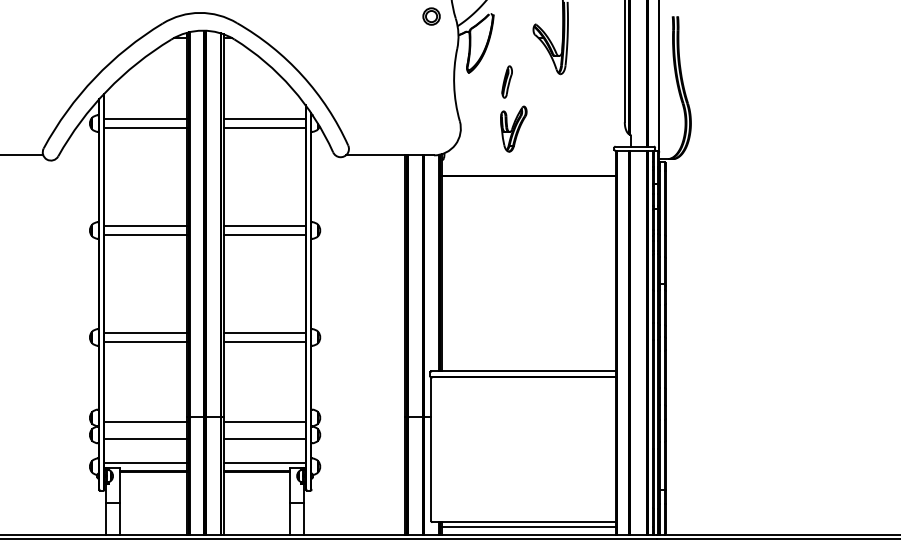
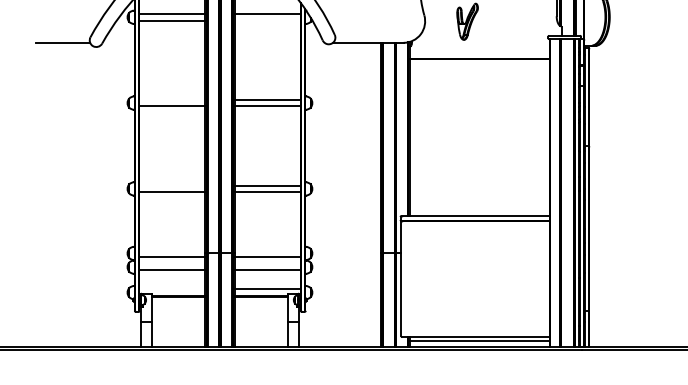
line: (264, 127) -> (267, 20), removed
line: (145, 226) -> (172, 99), removed
line: (145, 333) -> (172, 185), removed
line: (145, 462) -> (172, 289), removed

